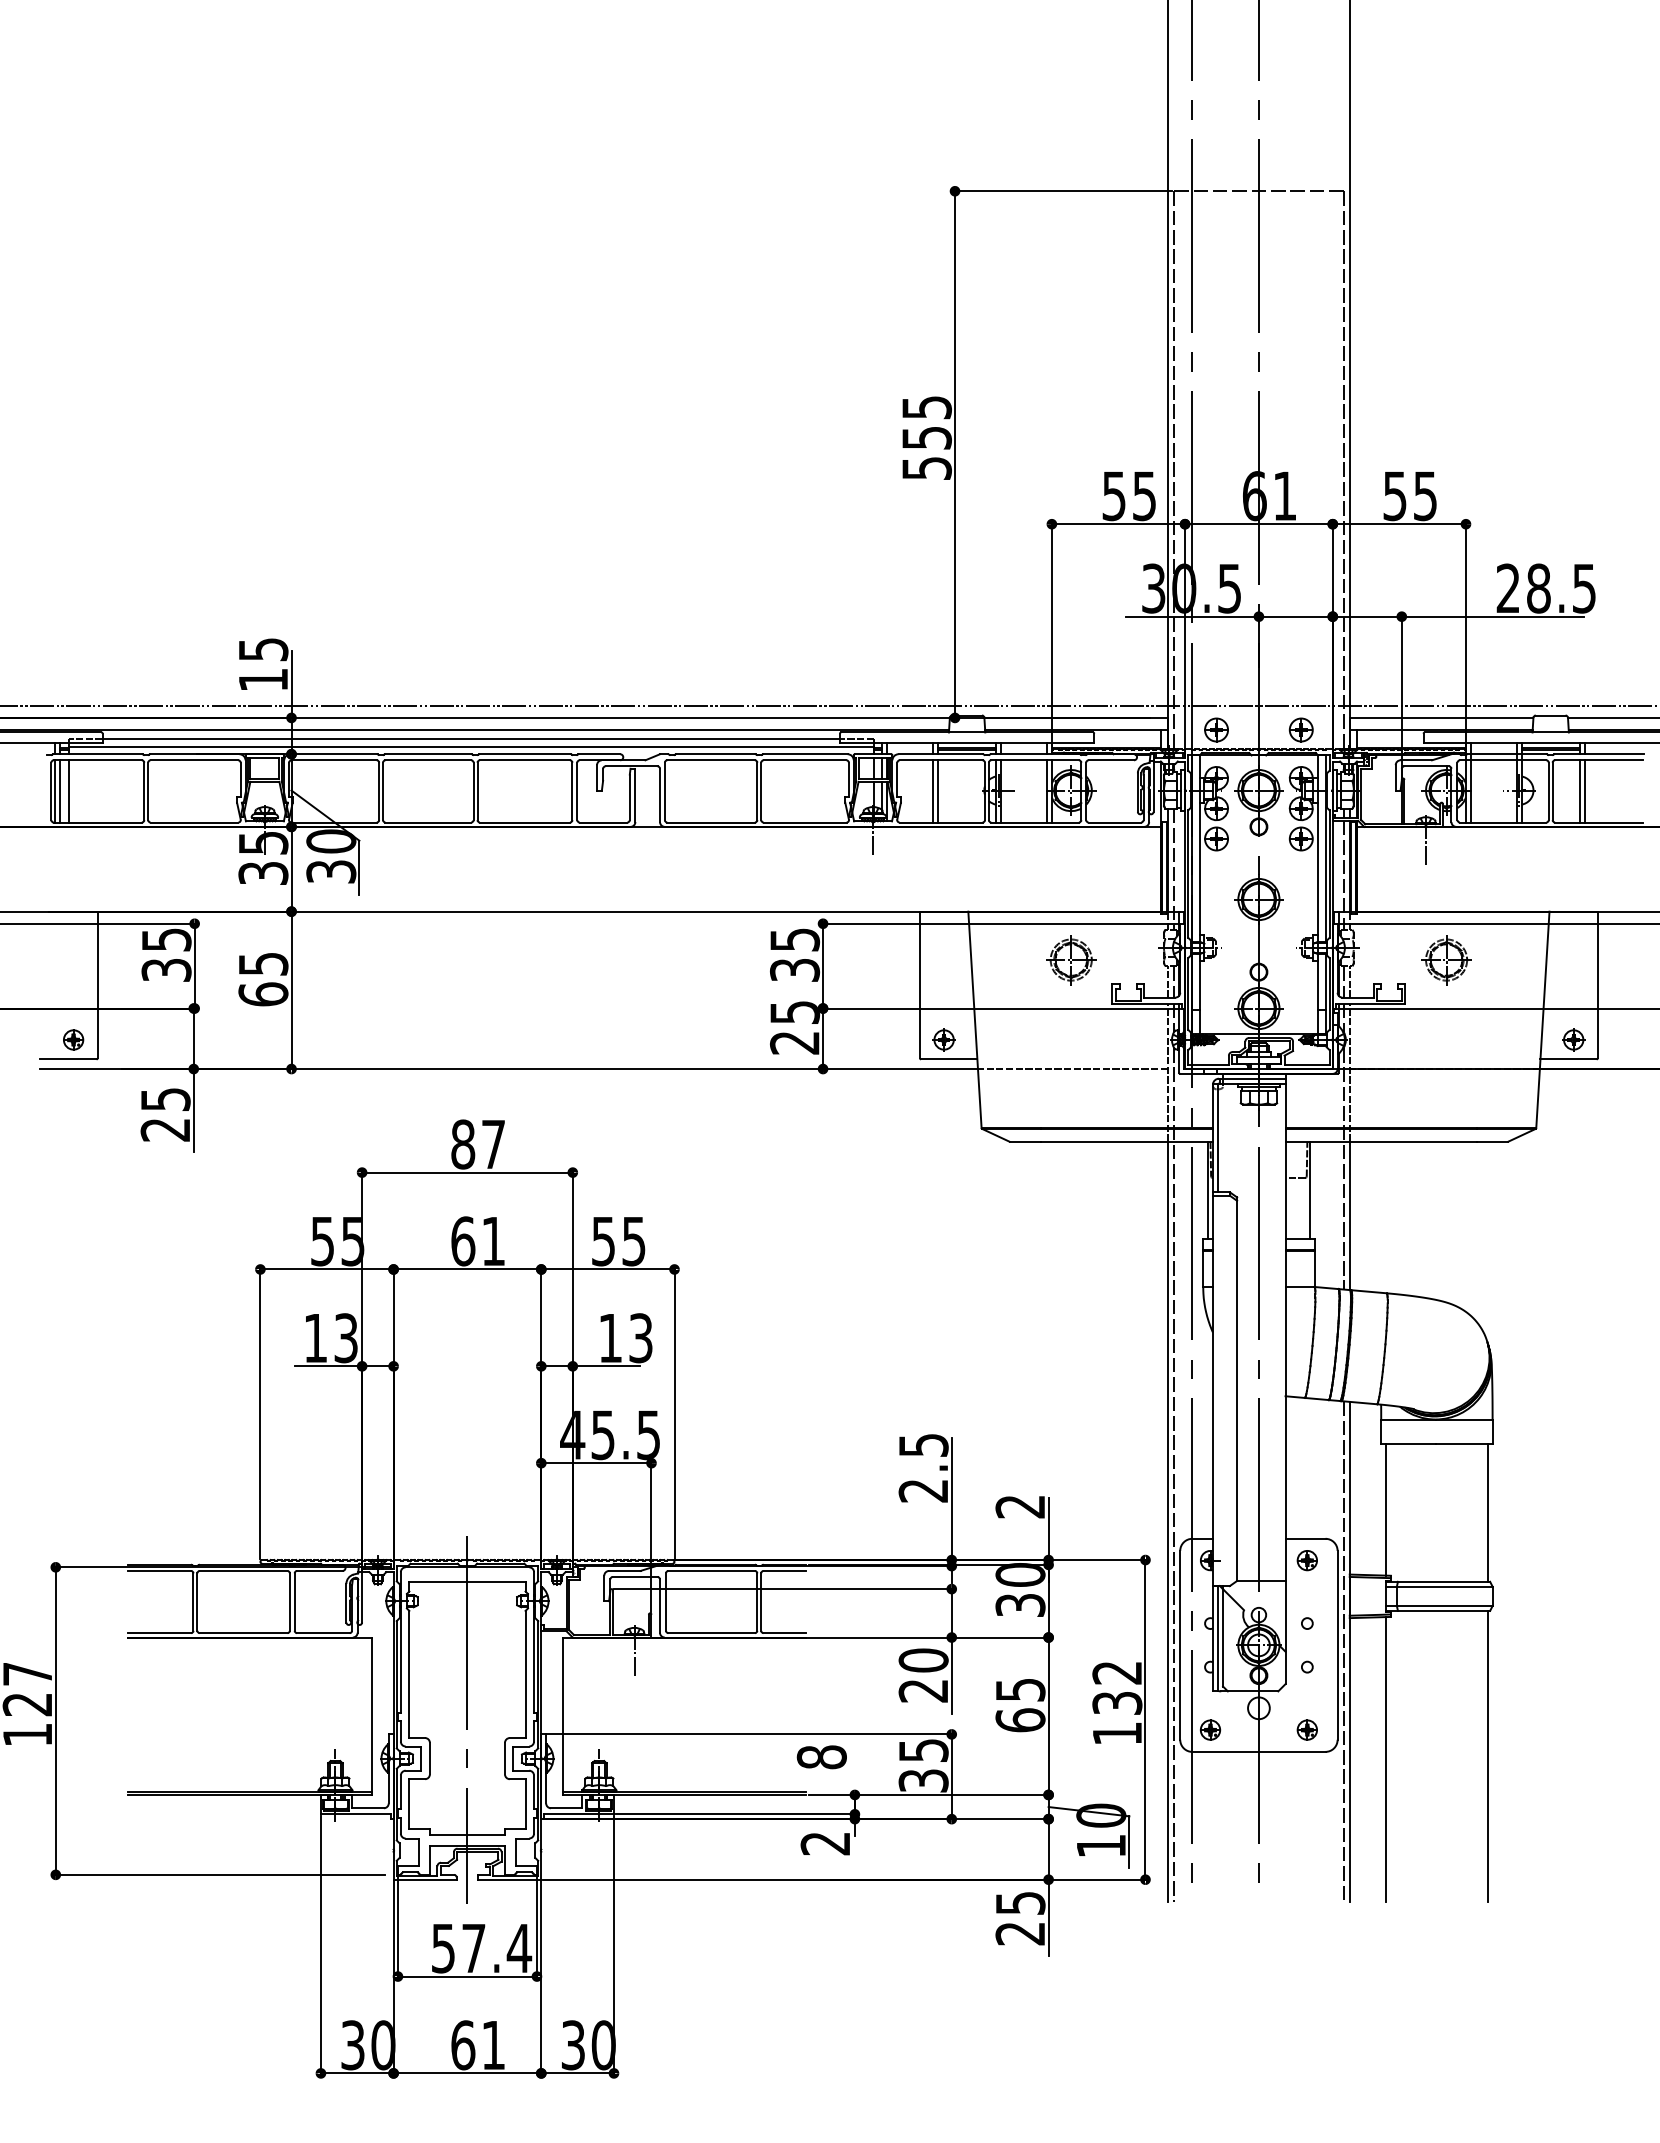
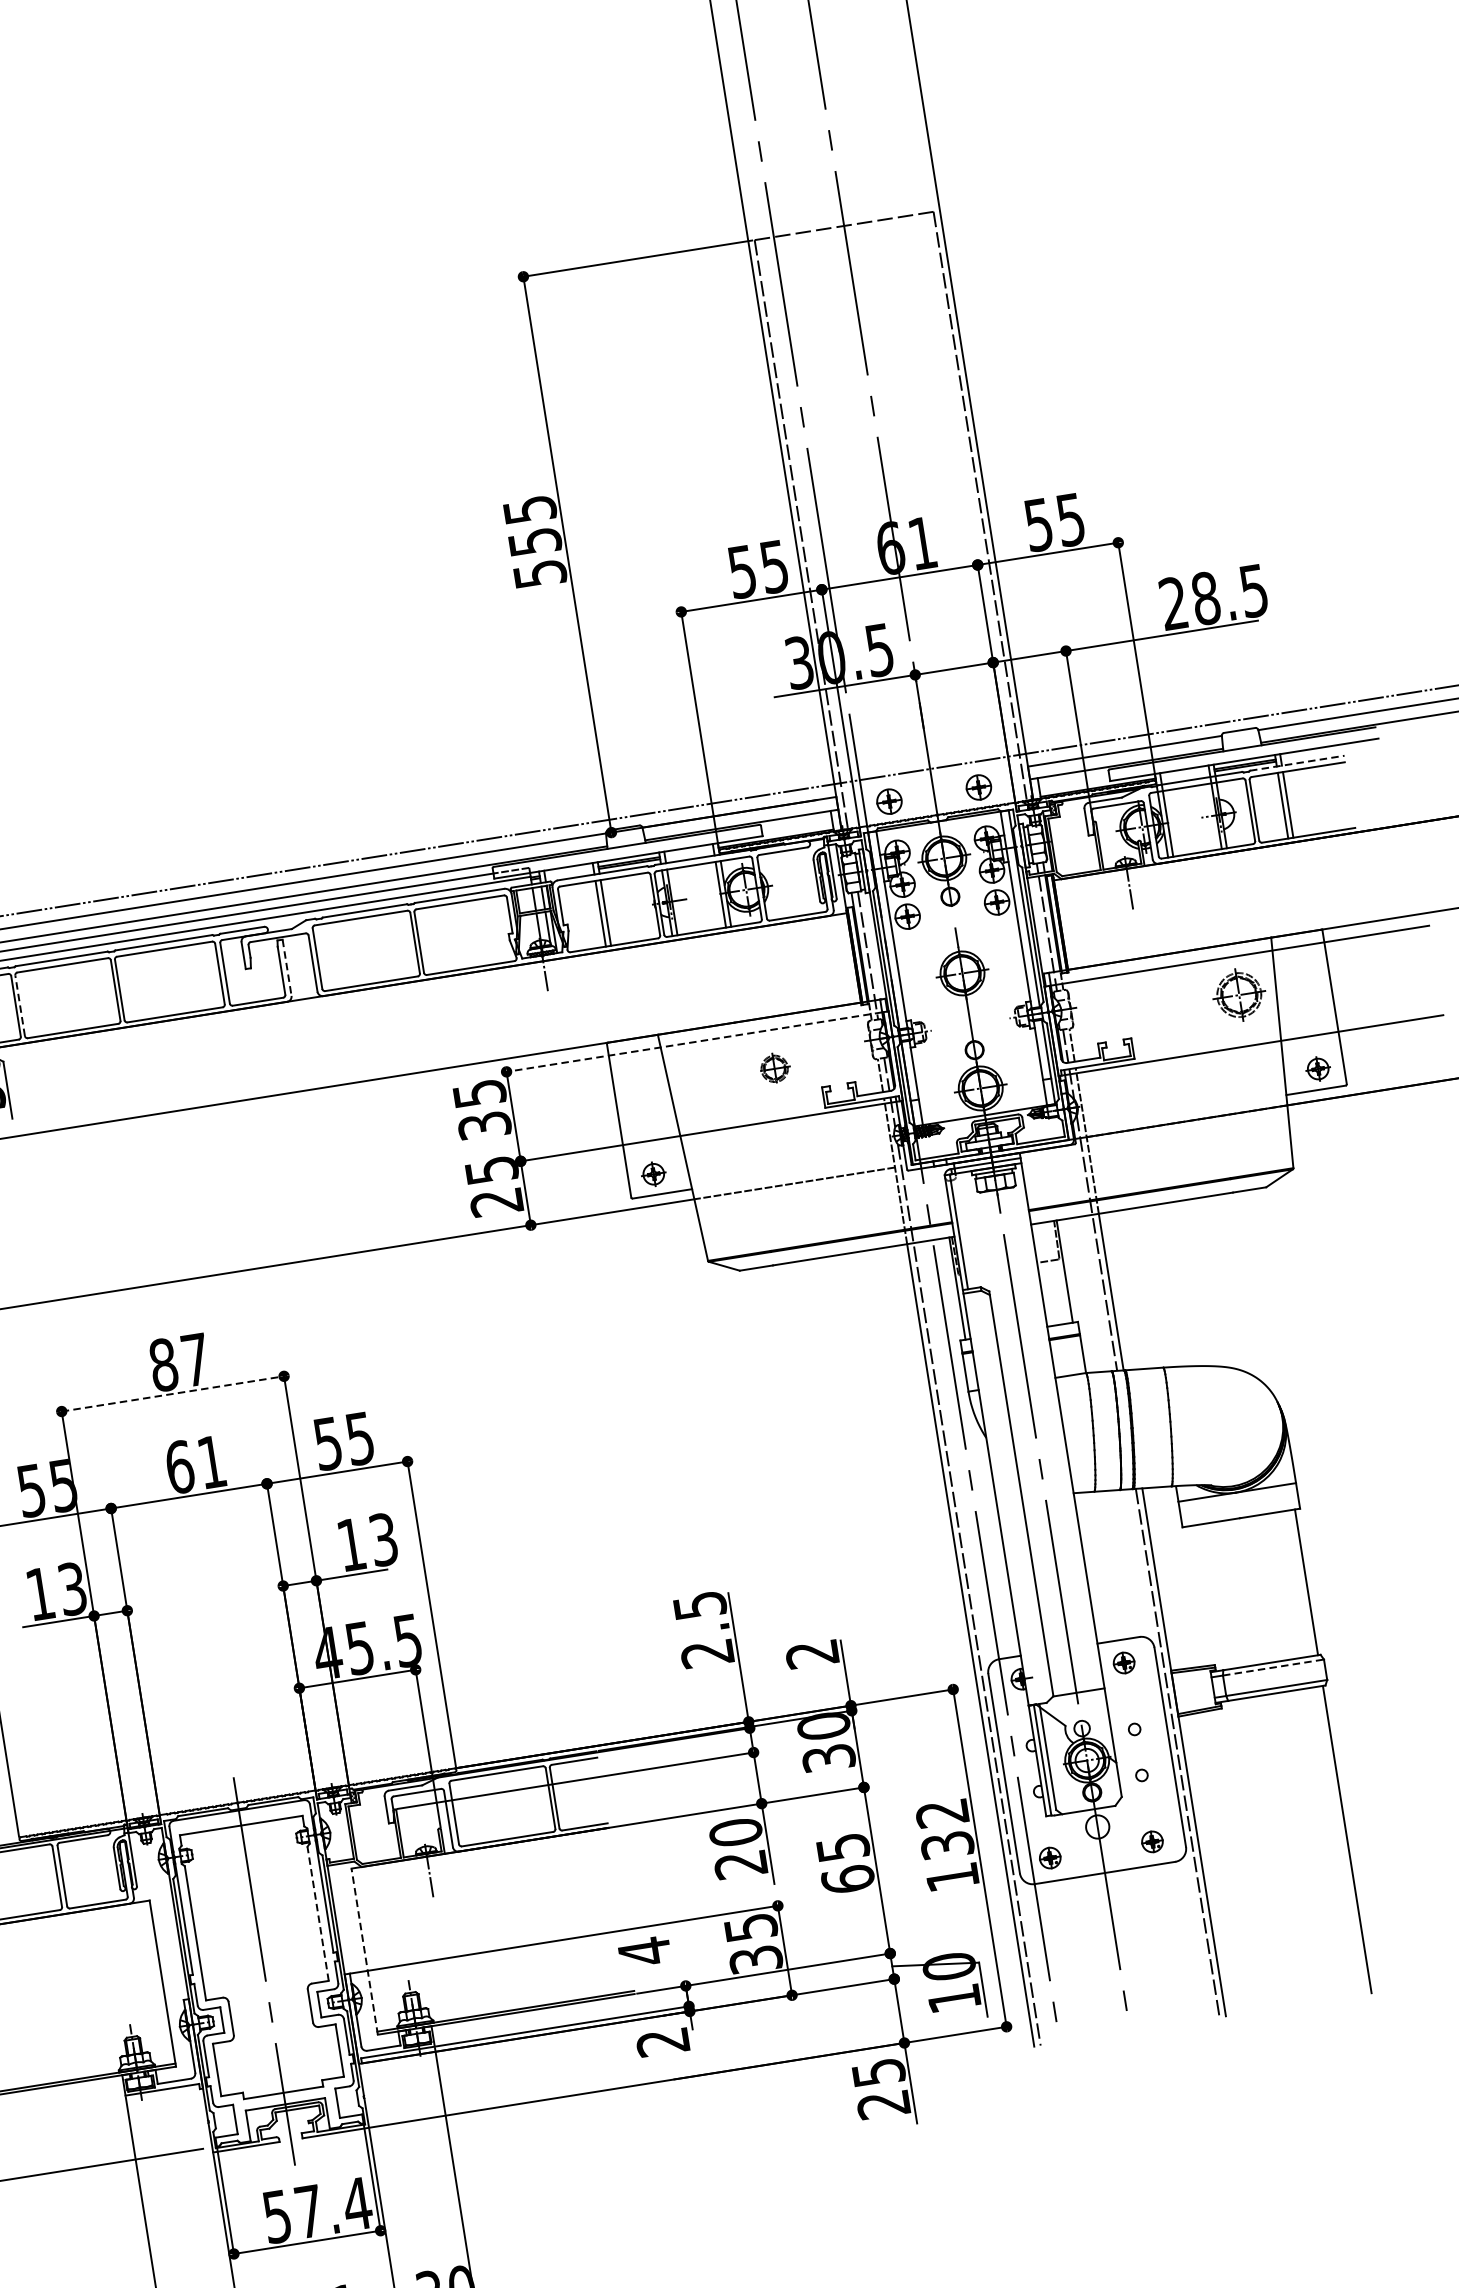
line: (1599, 754) -> (1297, 763), solid -> dashed
line: (383, 791) -> (20, 1005), solid -> dashed
line: (635, 795) -> (287, 967), solid -> dashed
line: (999, 923) -> (692, 1042), solid -> dashed
part: (1071, 960) -> (774, 1069), size x0.6
part: (1446, 960) -> (1239, 995), moved
line: (467, 1172) -> (172, 1393), solid -> dashed
line: (1386, 1509) -> (1199, 1595), removed
line: (1444, 1586) -> (1273, 1667), solid -> dashed
line: (525, 1674) -> (318, 1913), solid -> dashed
line: (563, 1716) -> (365, 1951), solid -> dashed
text: (821, 1757) -> (644, 1952), 8 -> 4
line: (1386, 1759) -> (1240, 1859), removed

